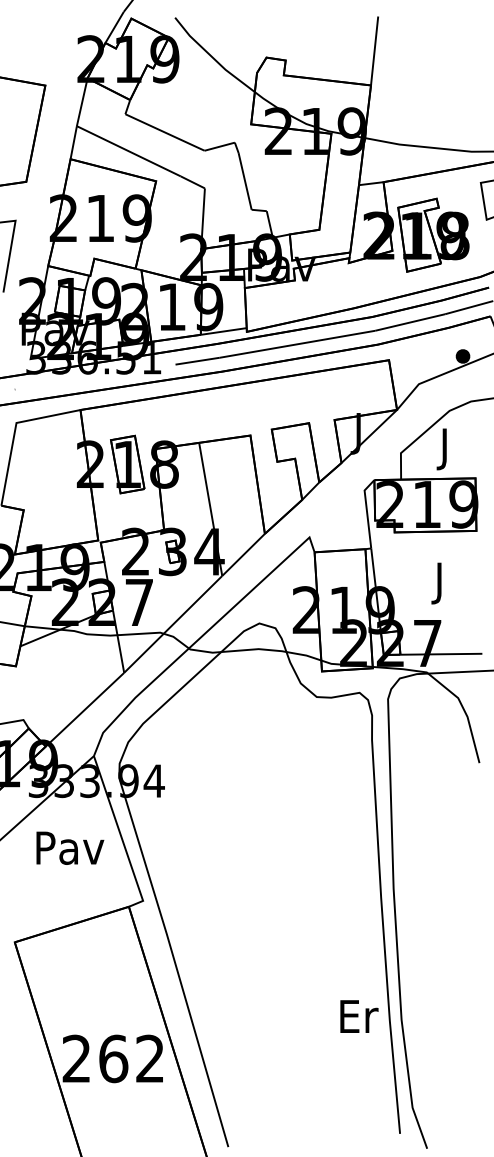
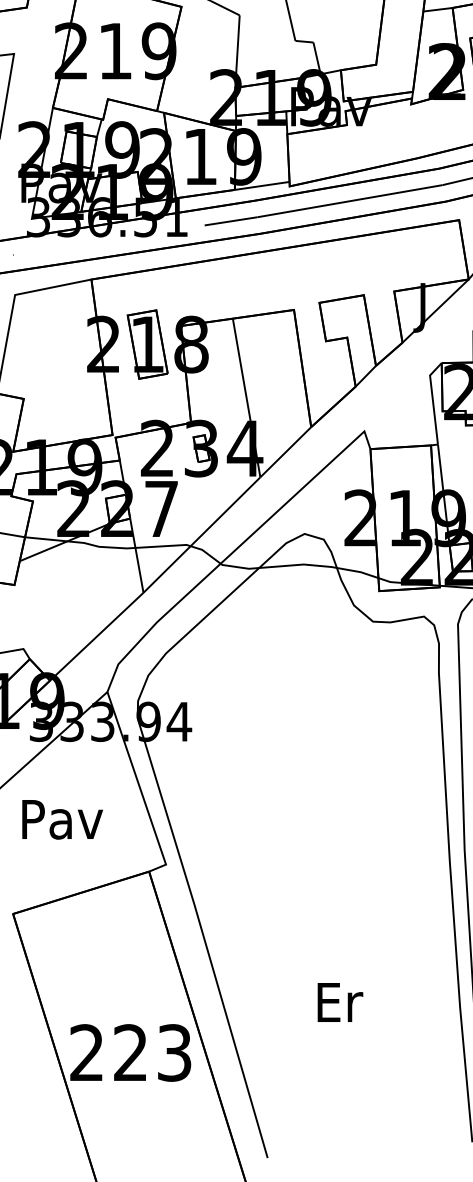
text: (70, 847) -> (62, 818), moved
text: (359, 1016) -> (340, 1002), moved
text: (131, 1058) -> (152, 1052), 262 -> 223

